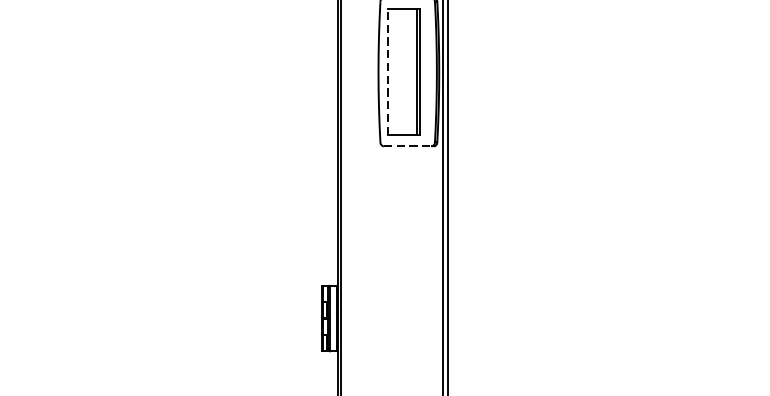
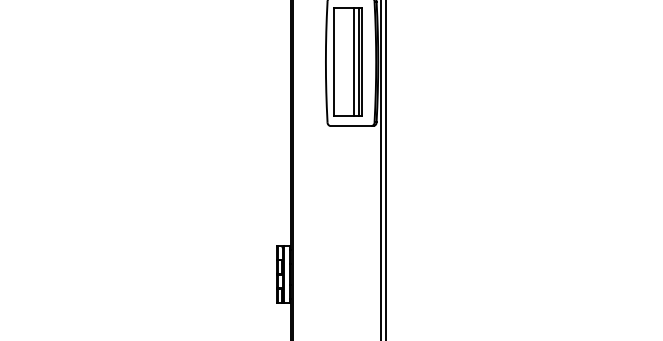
line: (388, 71) -> (334, 61), dashed -> solid
line: (411, 71) -> (354, 61), added
line: (408, 146) -> (351, 126), dashed -> solid

